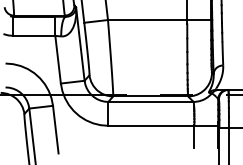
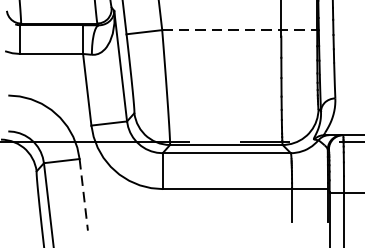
line: (159, 20) -> (239, 30), solid -> dashed
line: (55, 129) -> (83, 194), solid -> dashed

